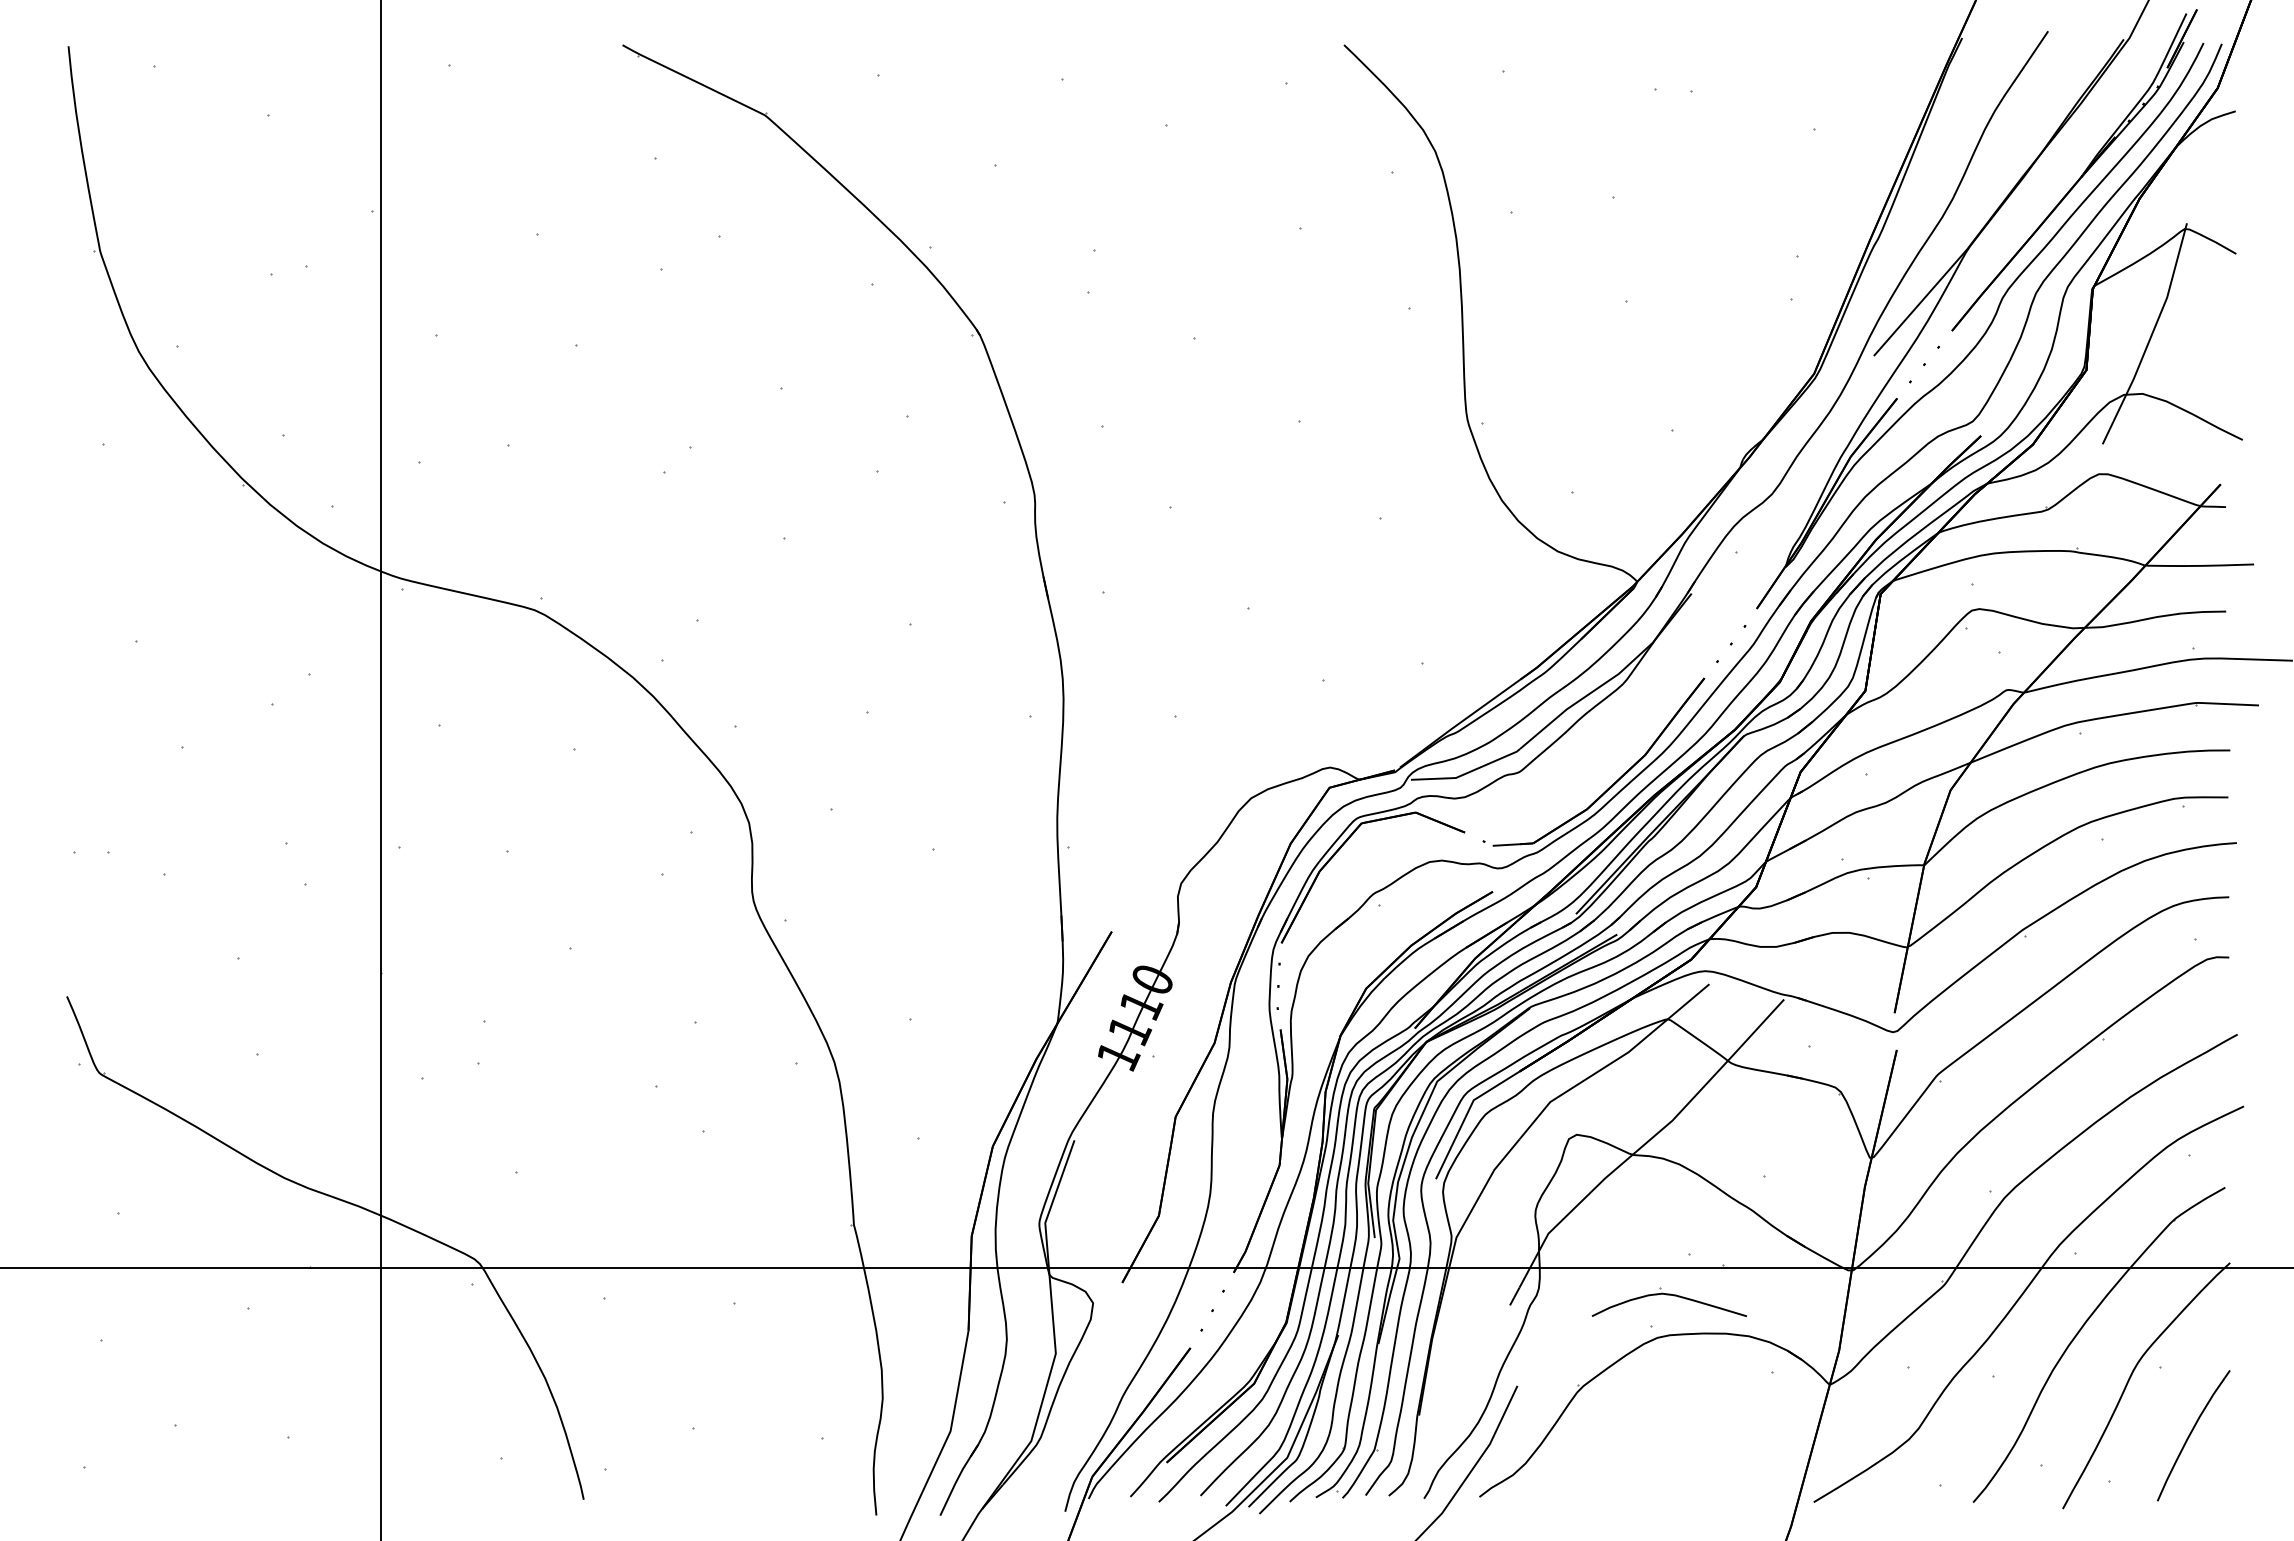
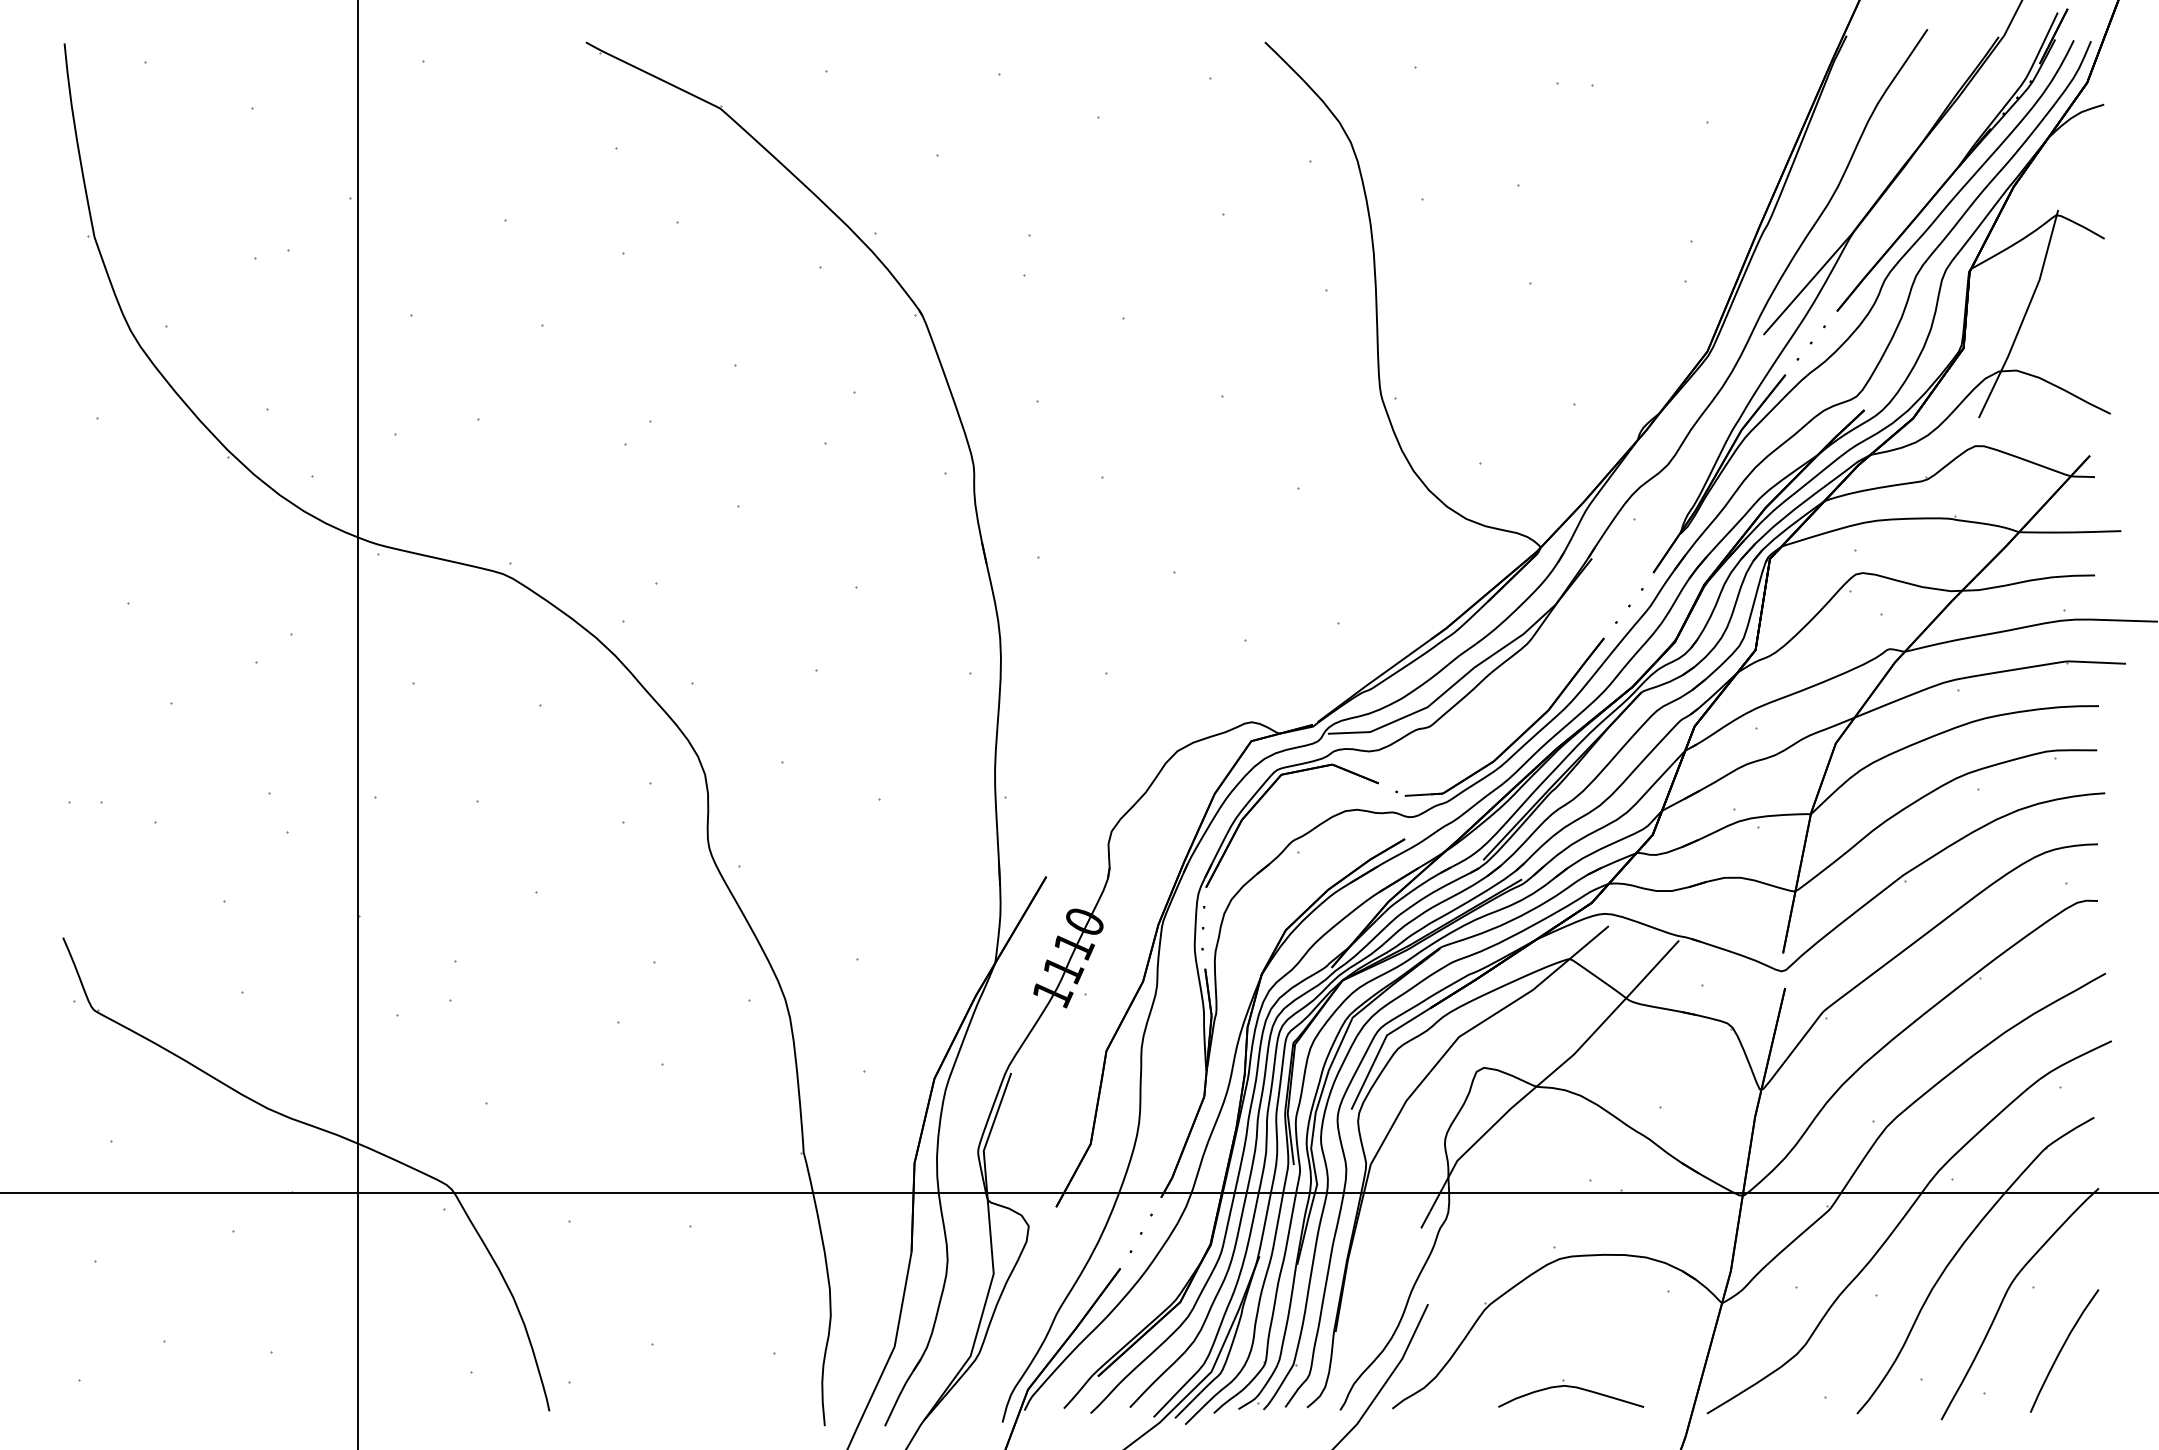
part: (1668, 1295) -> (1570, 1387), moved

